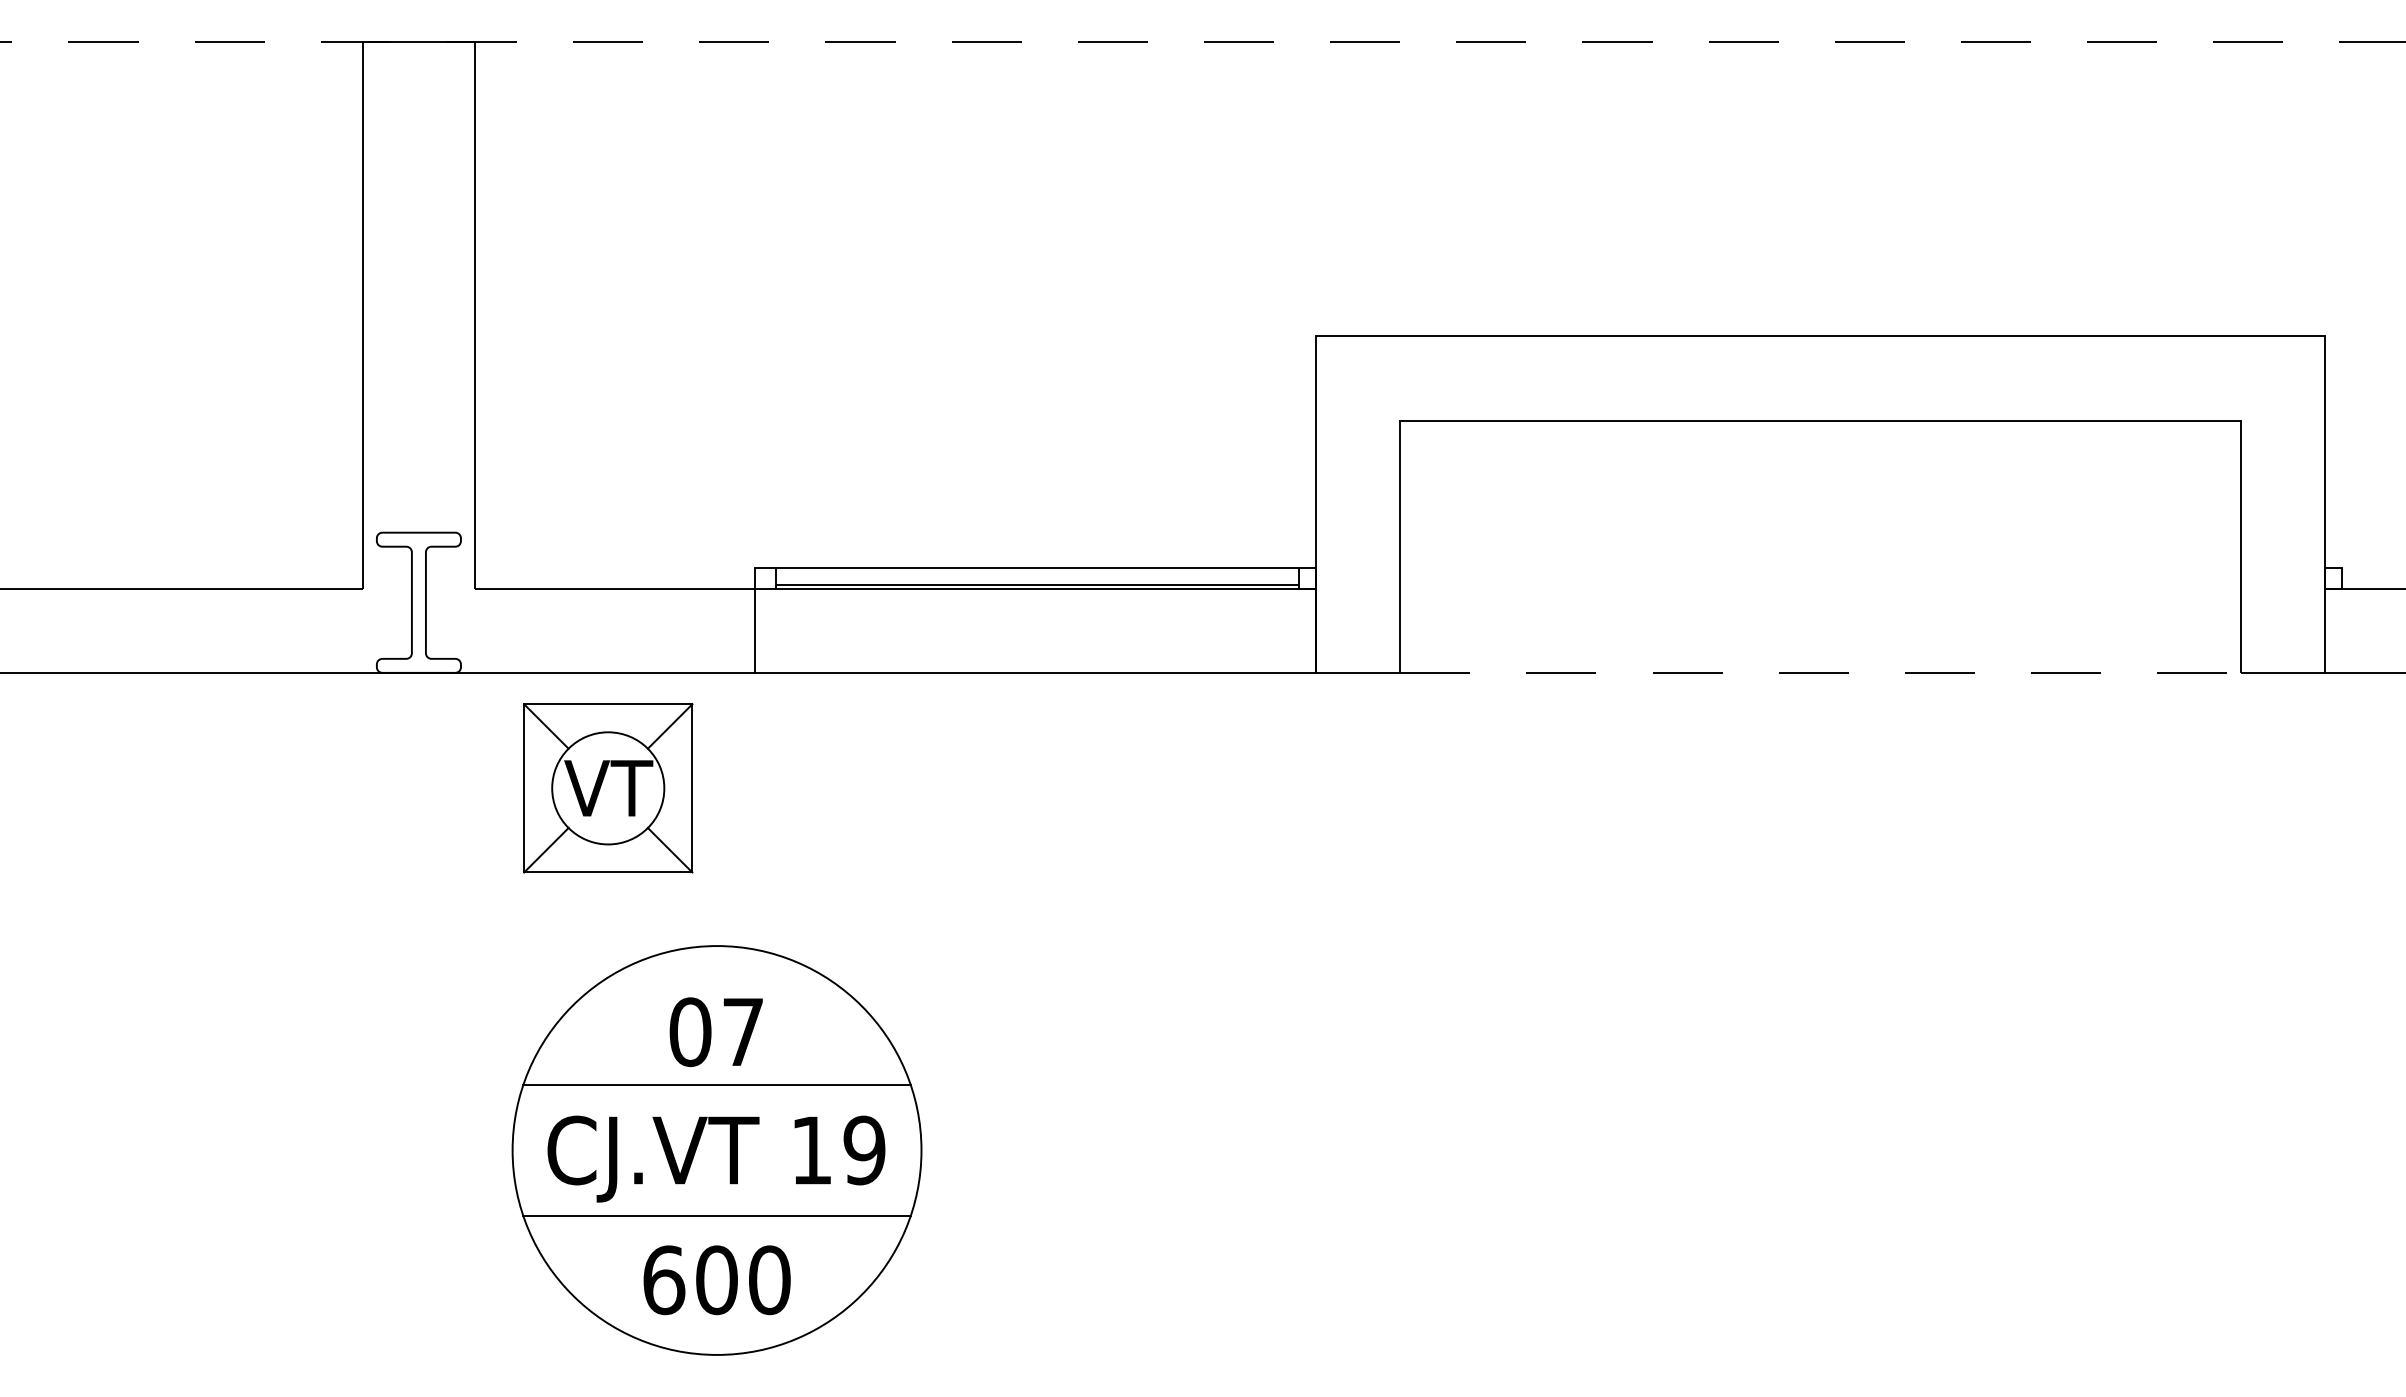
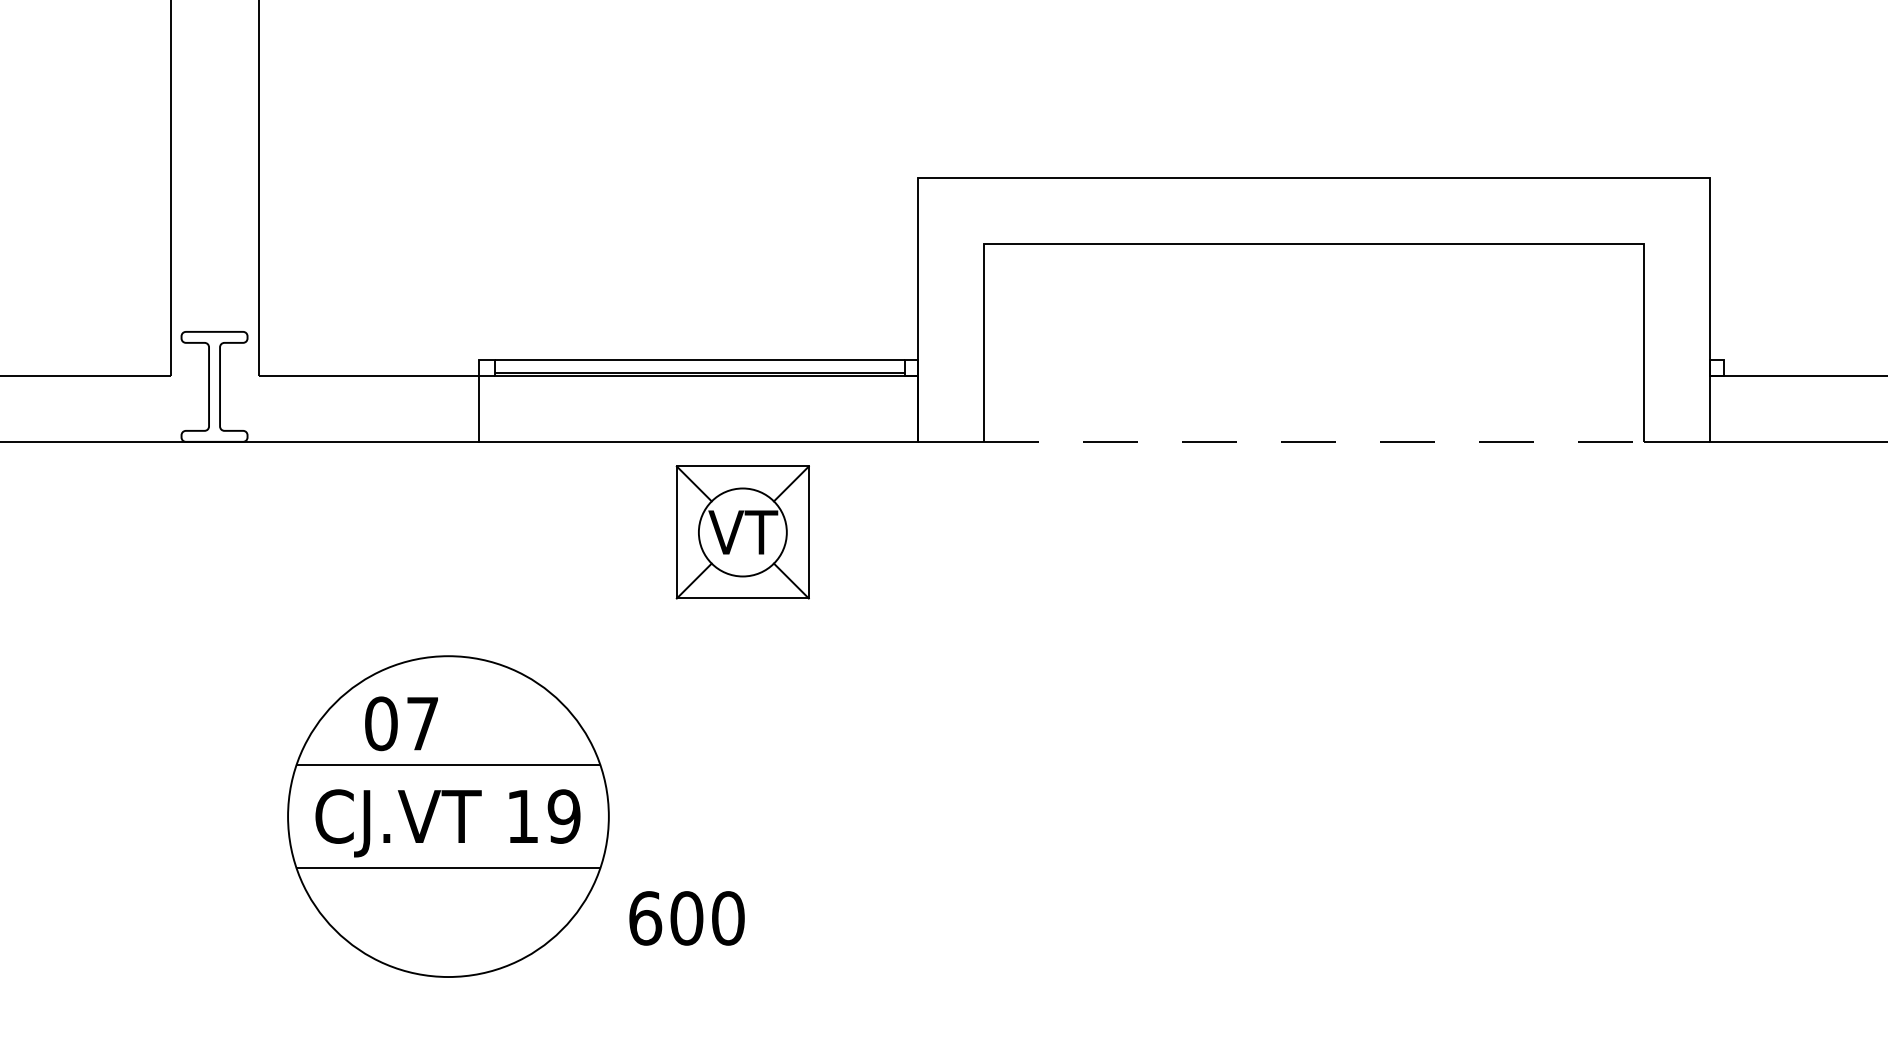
part: (608, 788) -> (743, 532), moved
text: (715, 1031) -> (400, 723), moved
text: (716, 1280) -> (686, 918), moved

